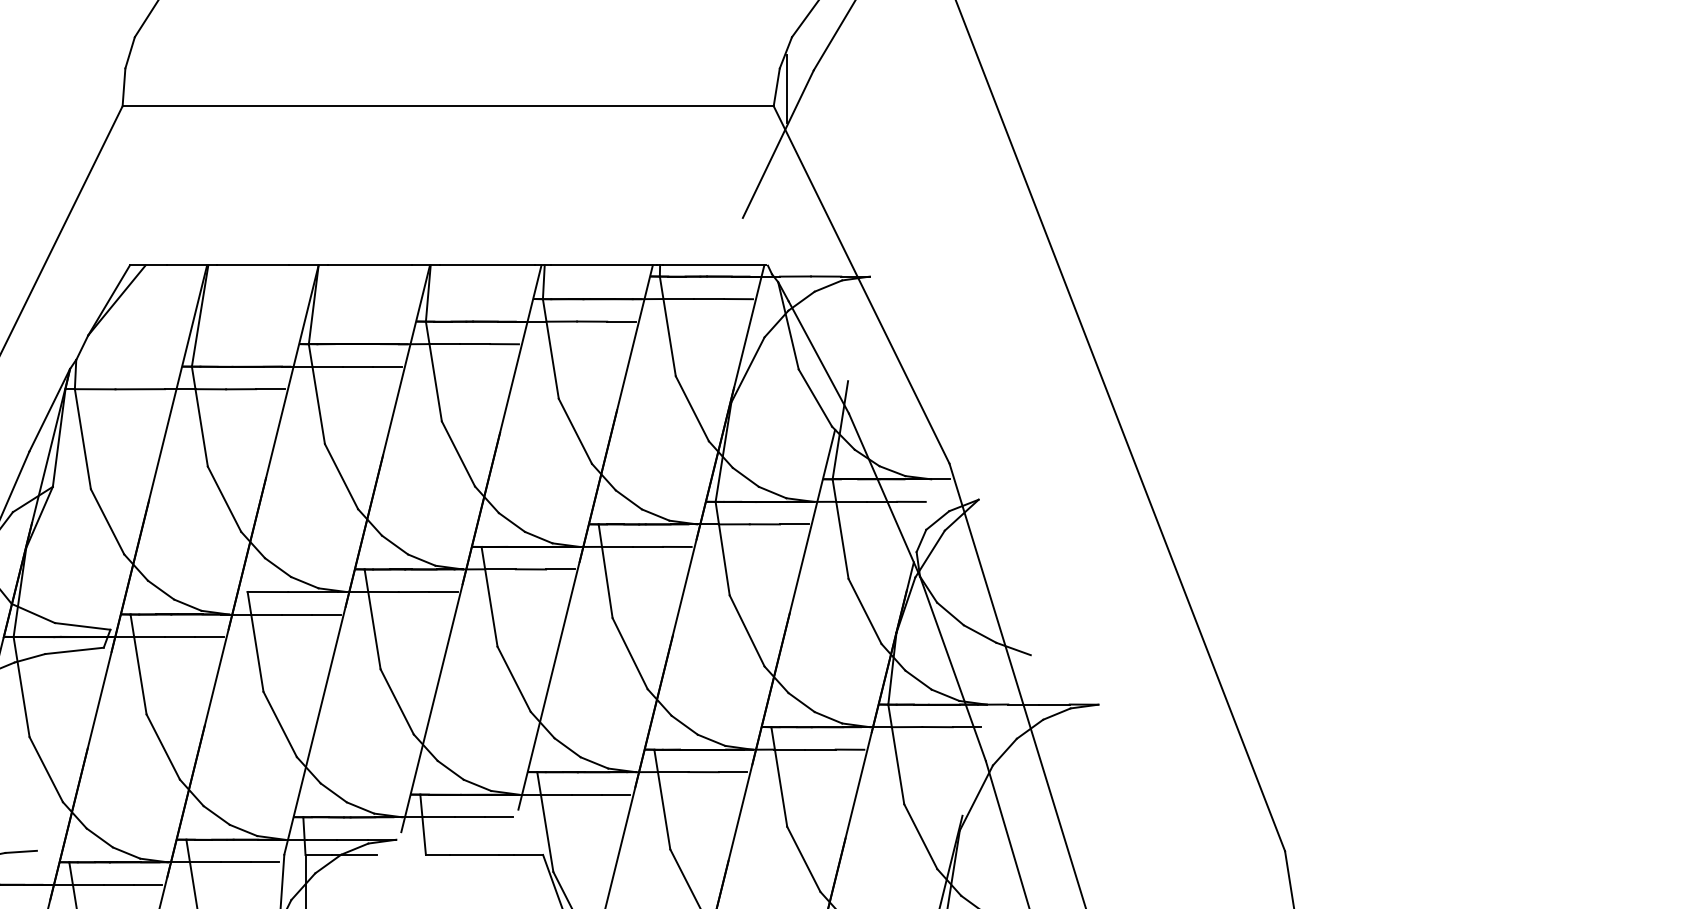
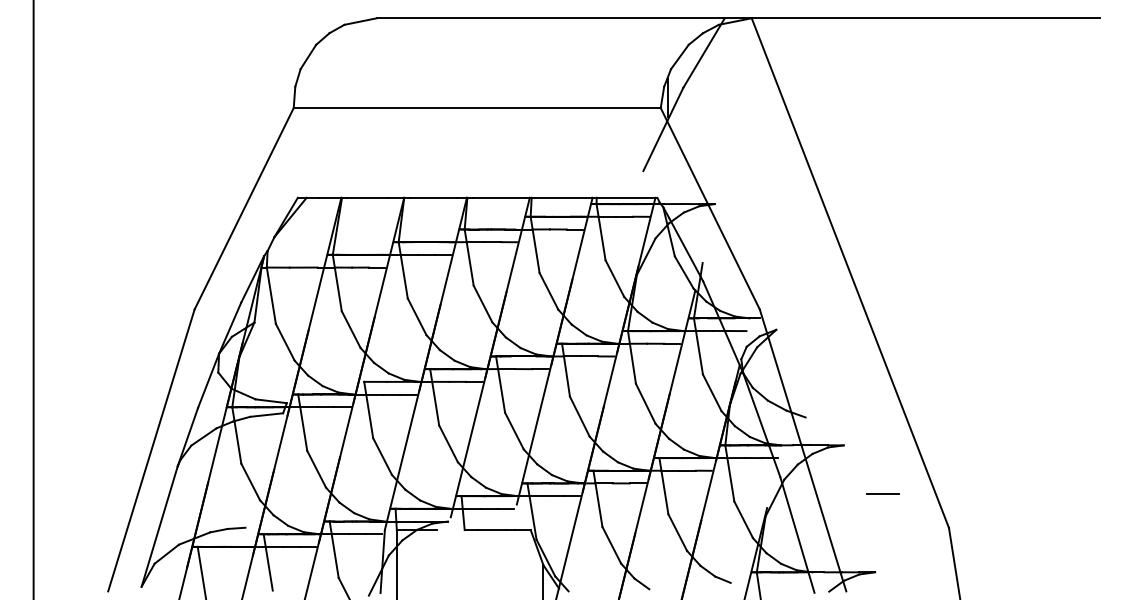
line: (1167, 790) -> (882, 493), added

